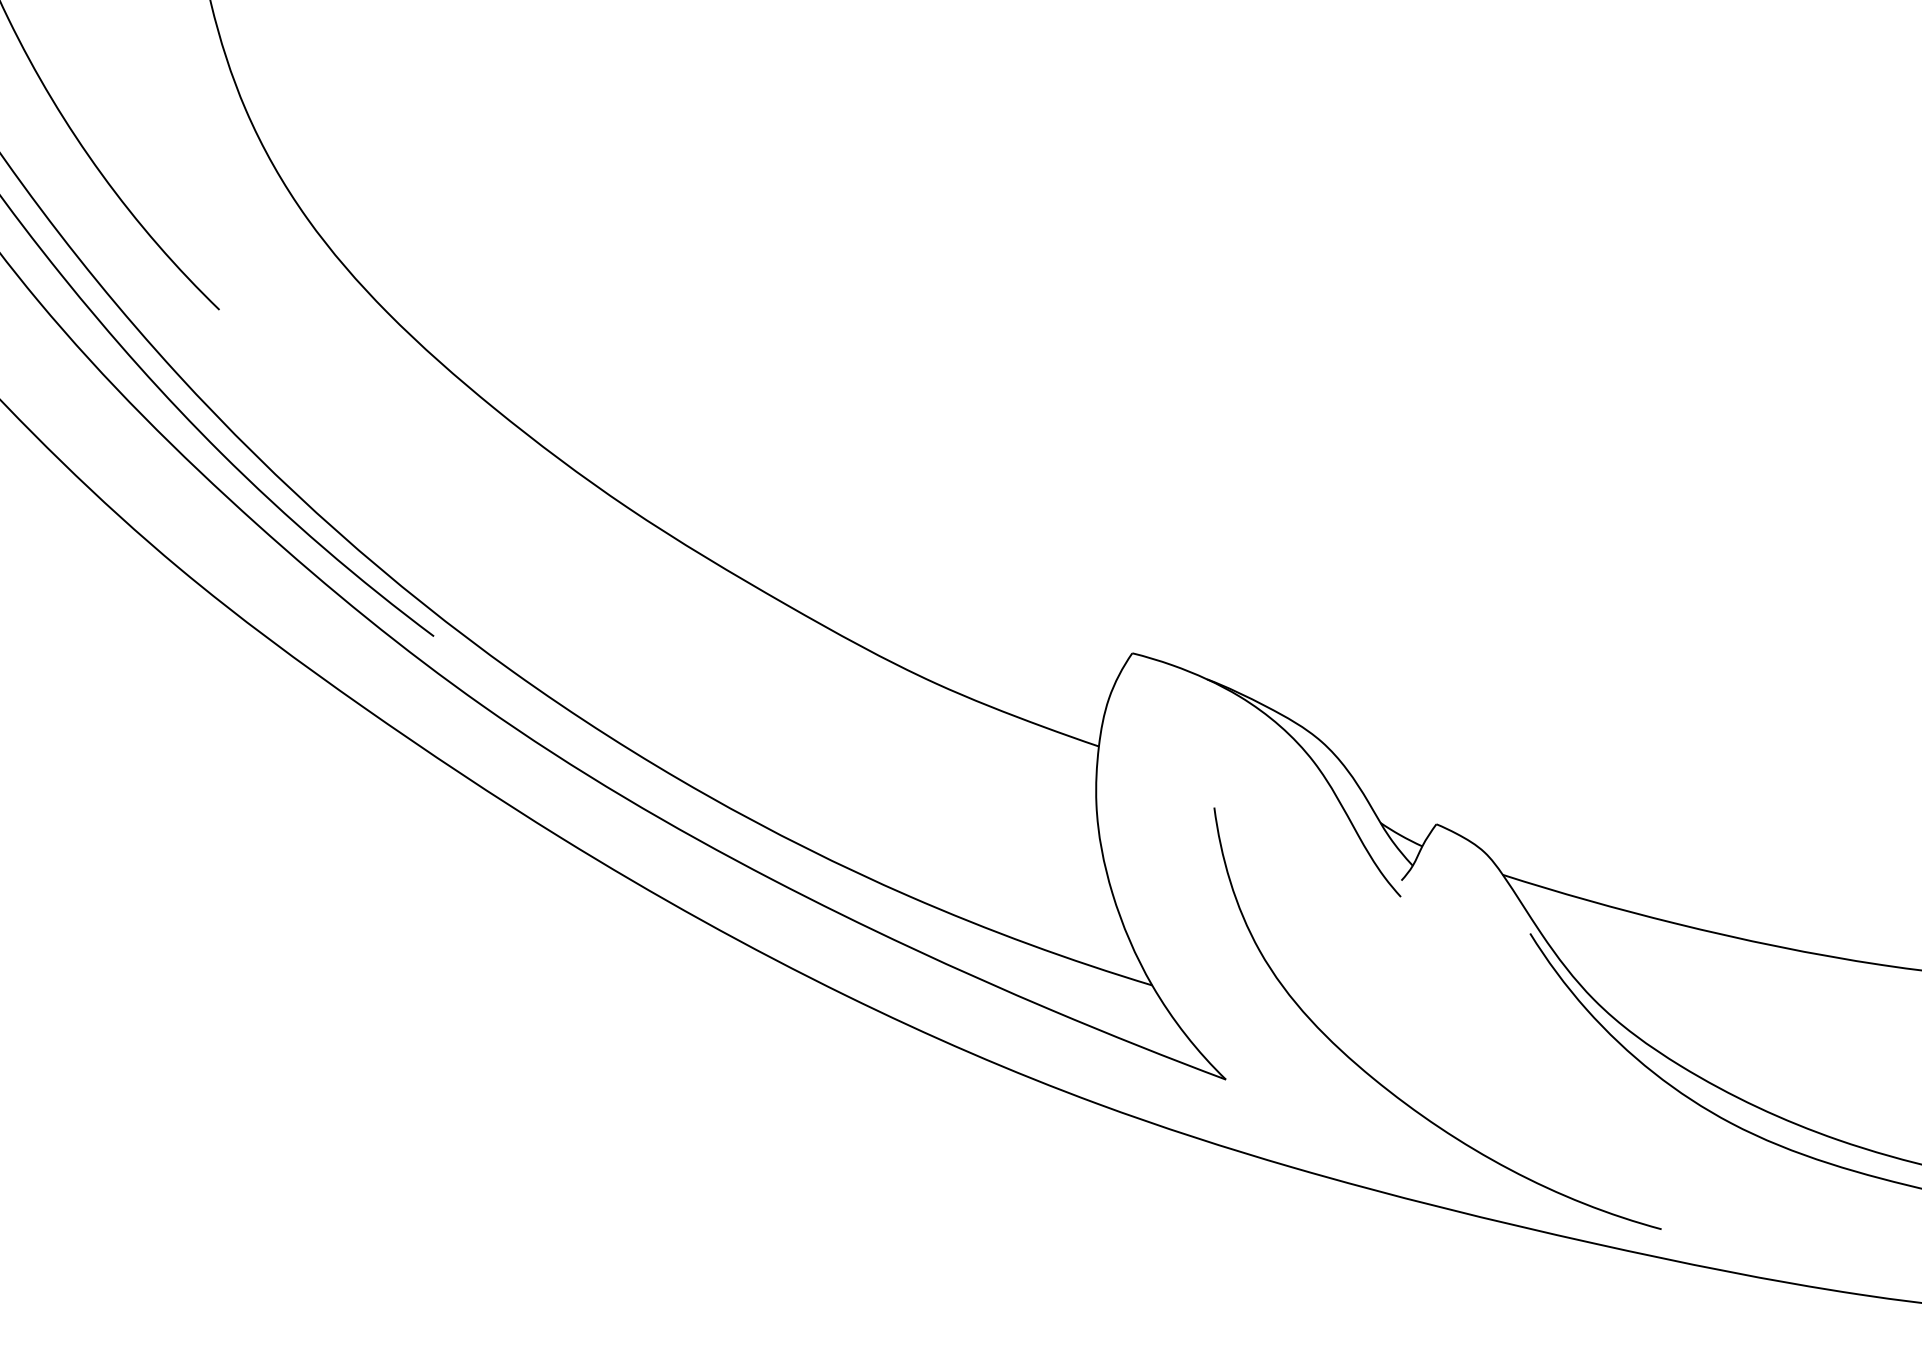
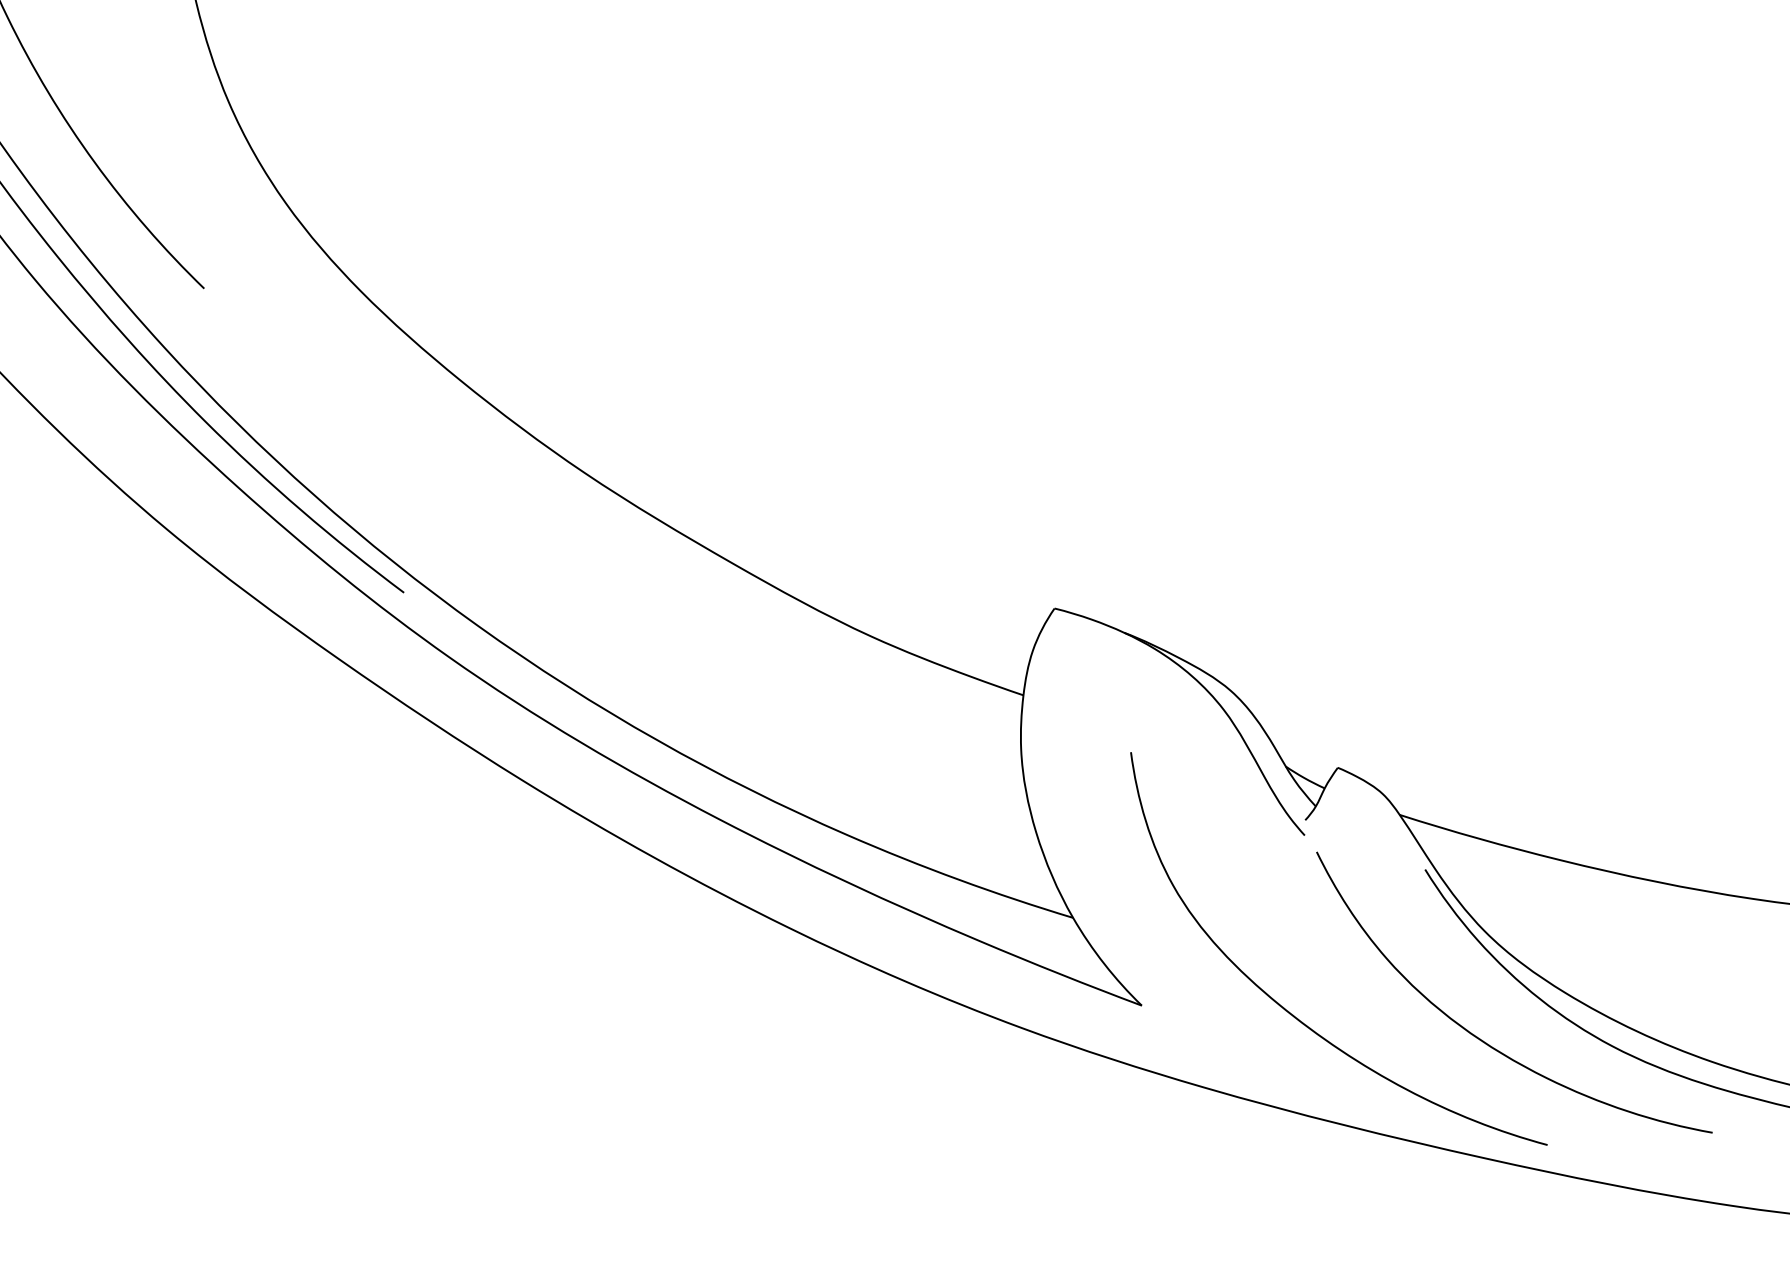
curve: (1590, 1115) -> (1481, 1039), added

